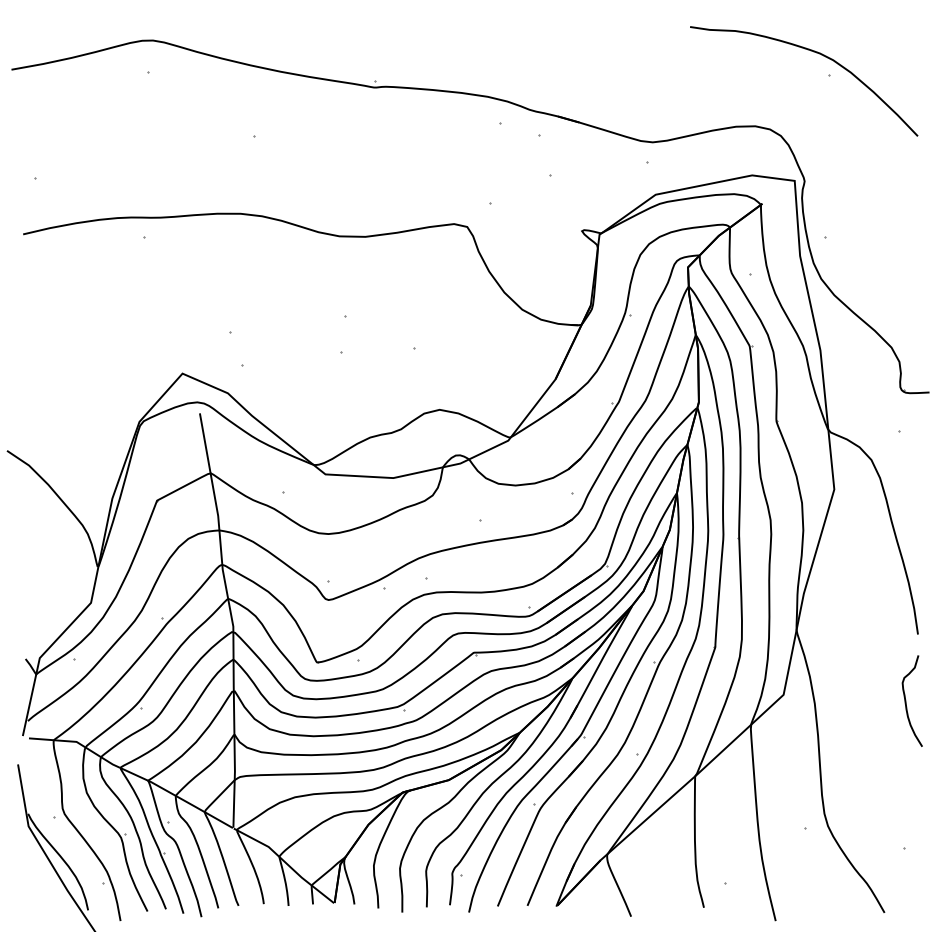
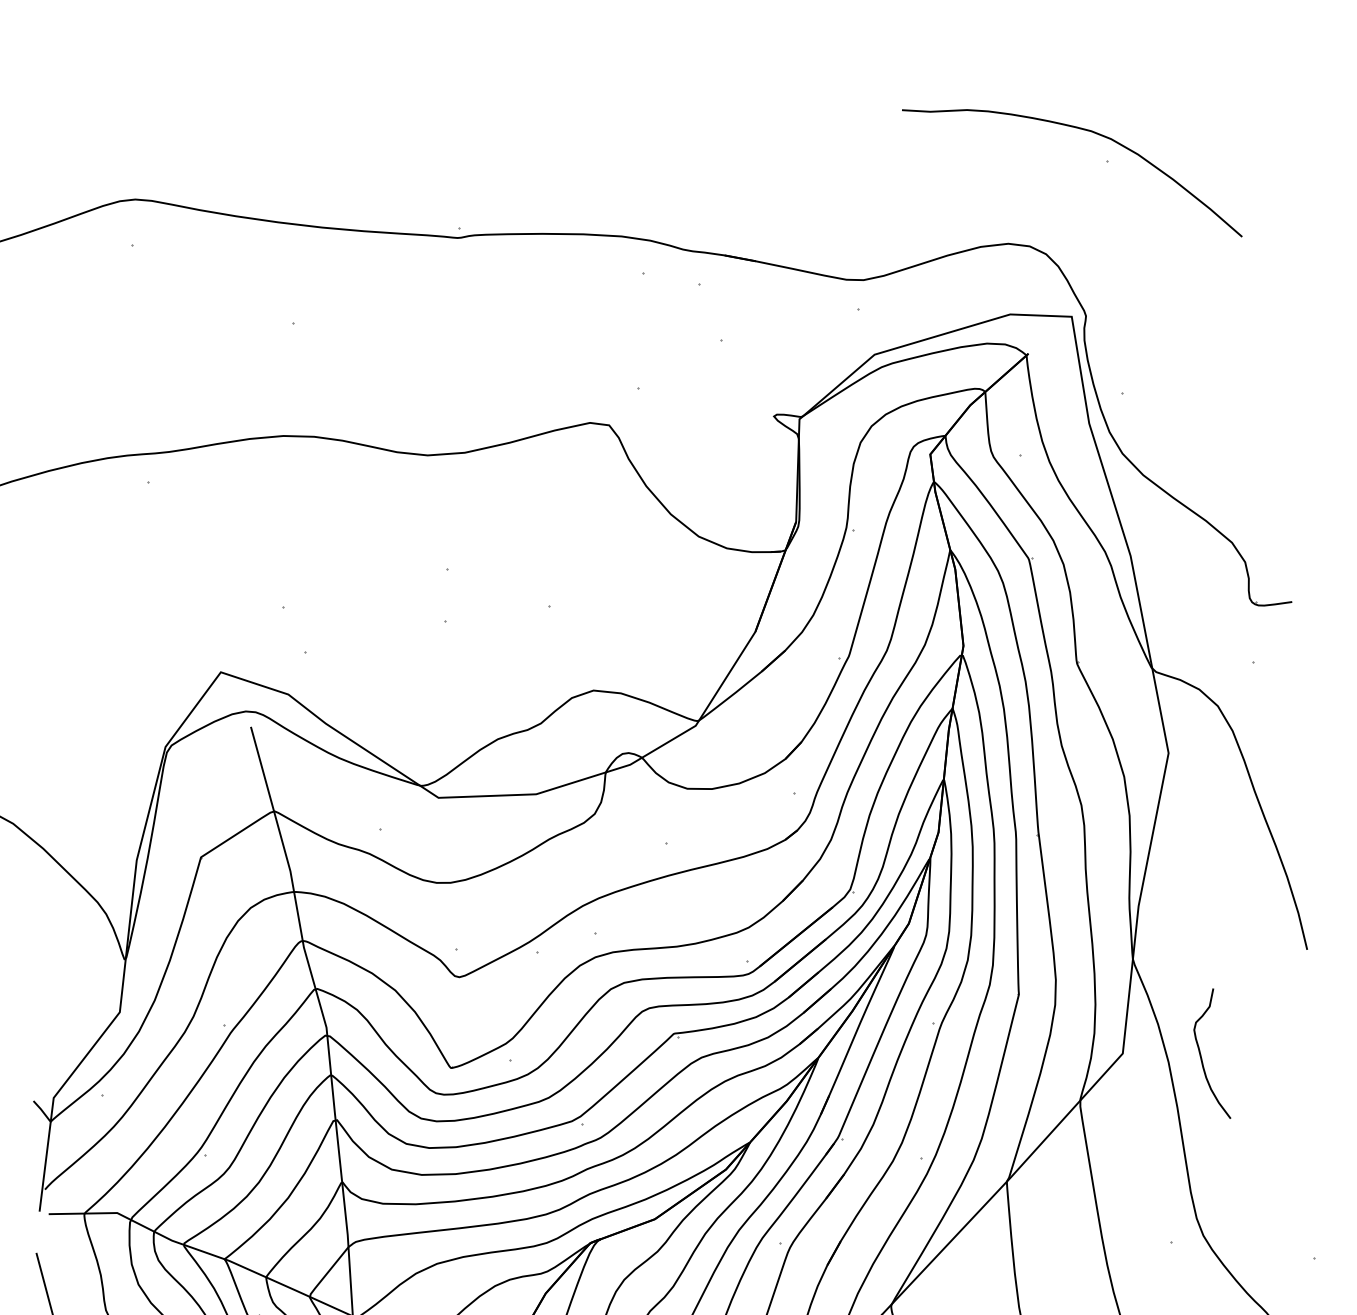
curve: (906, 700) -> (1202, 1054), moved

